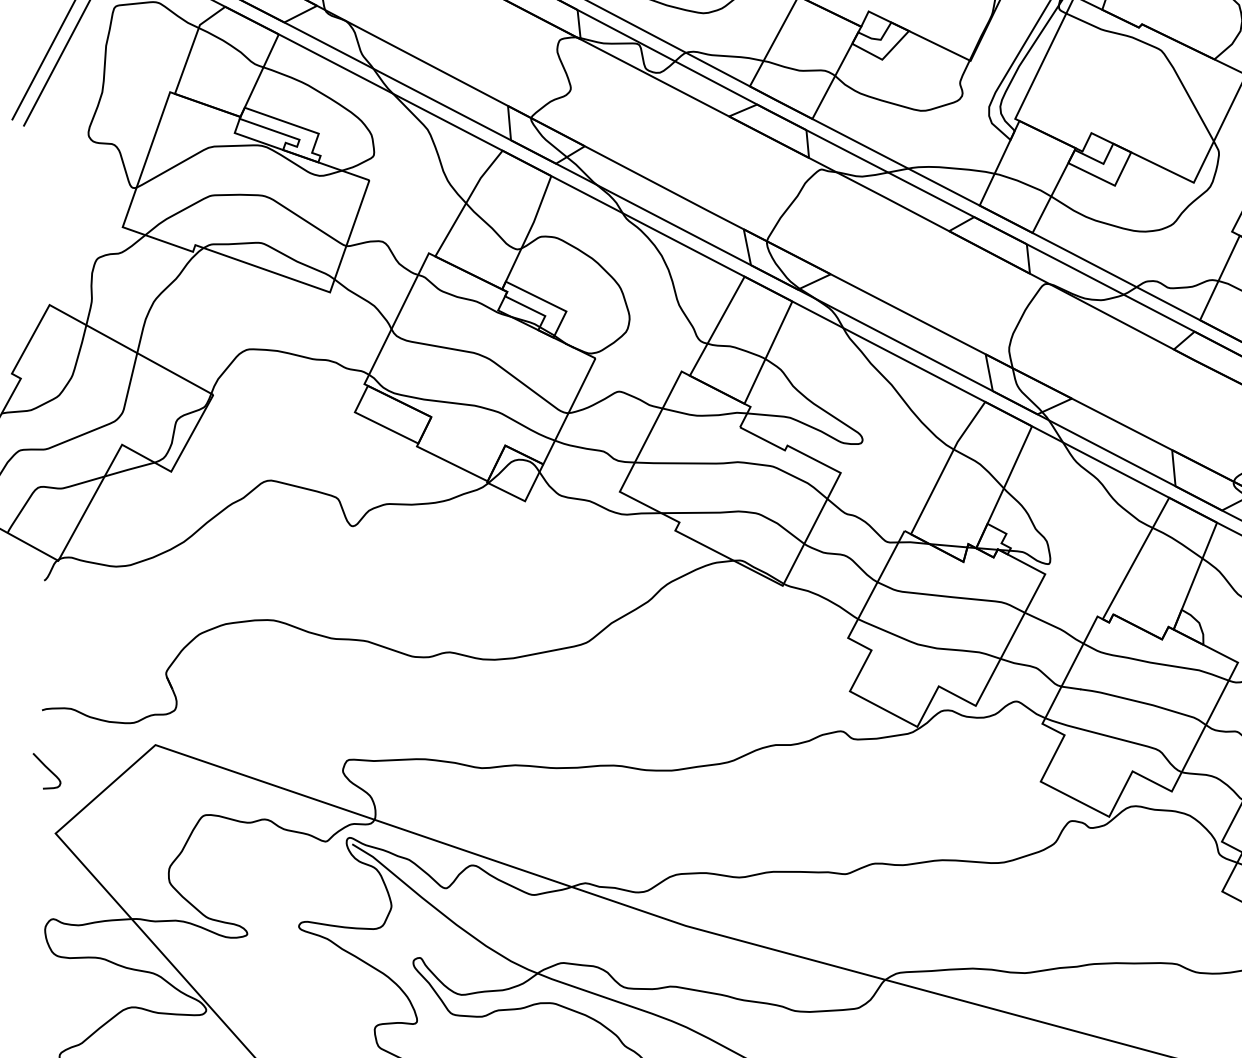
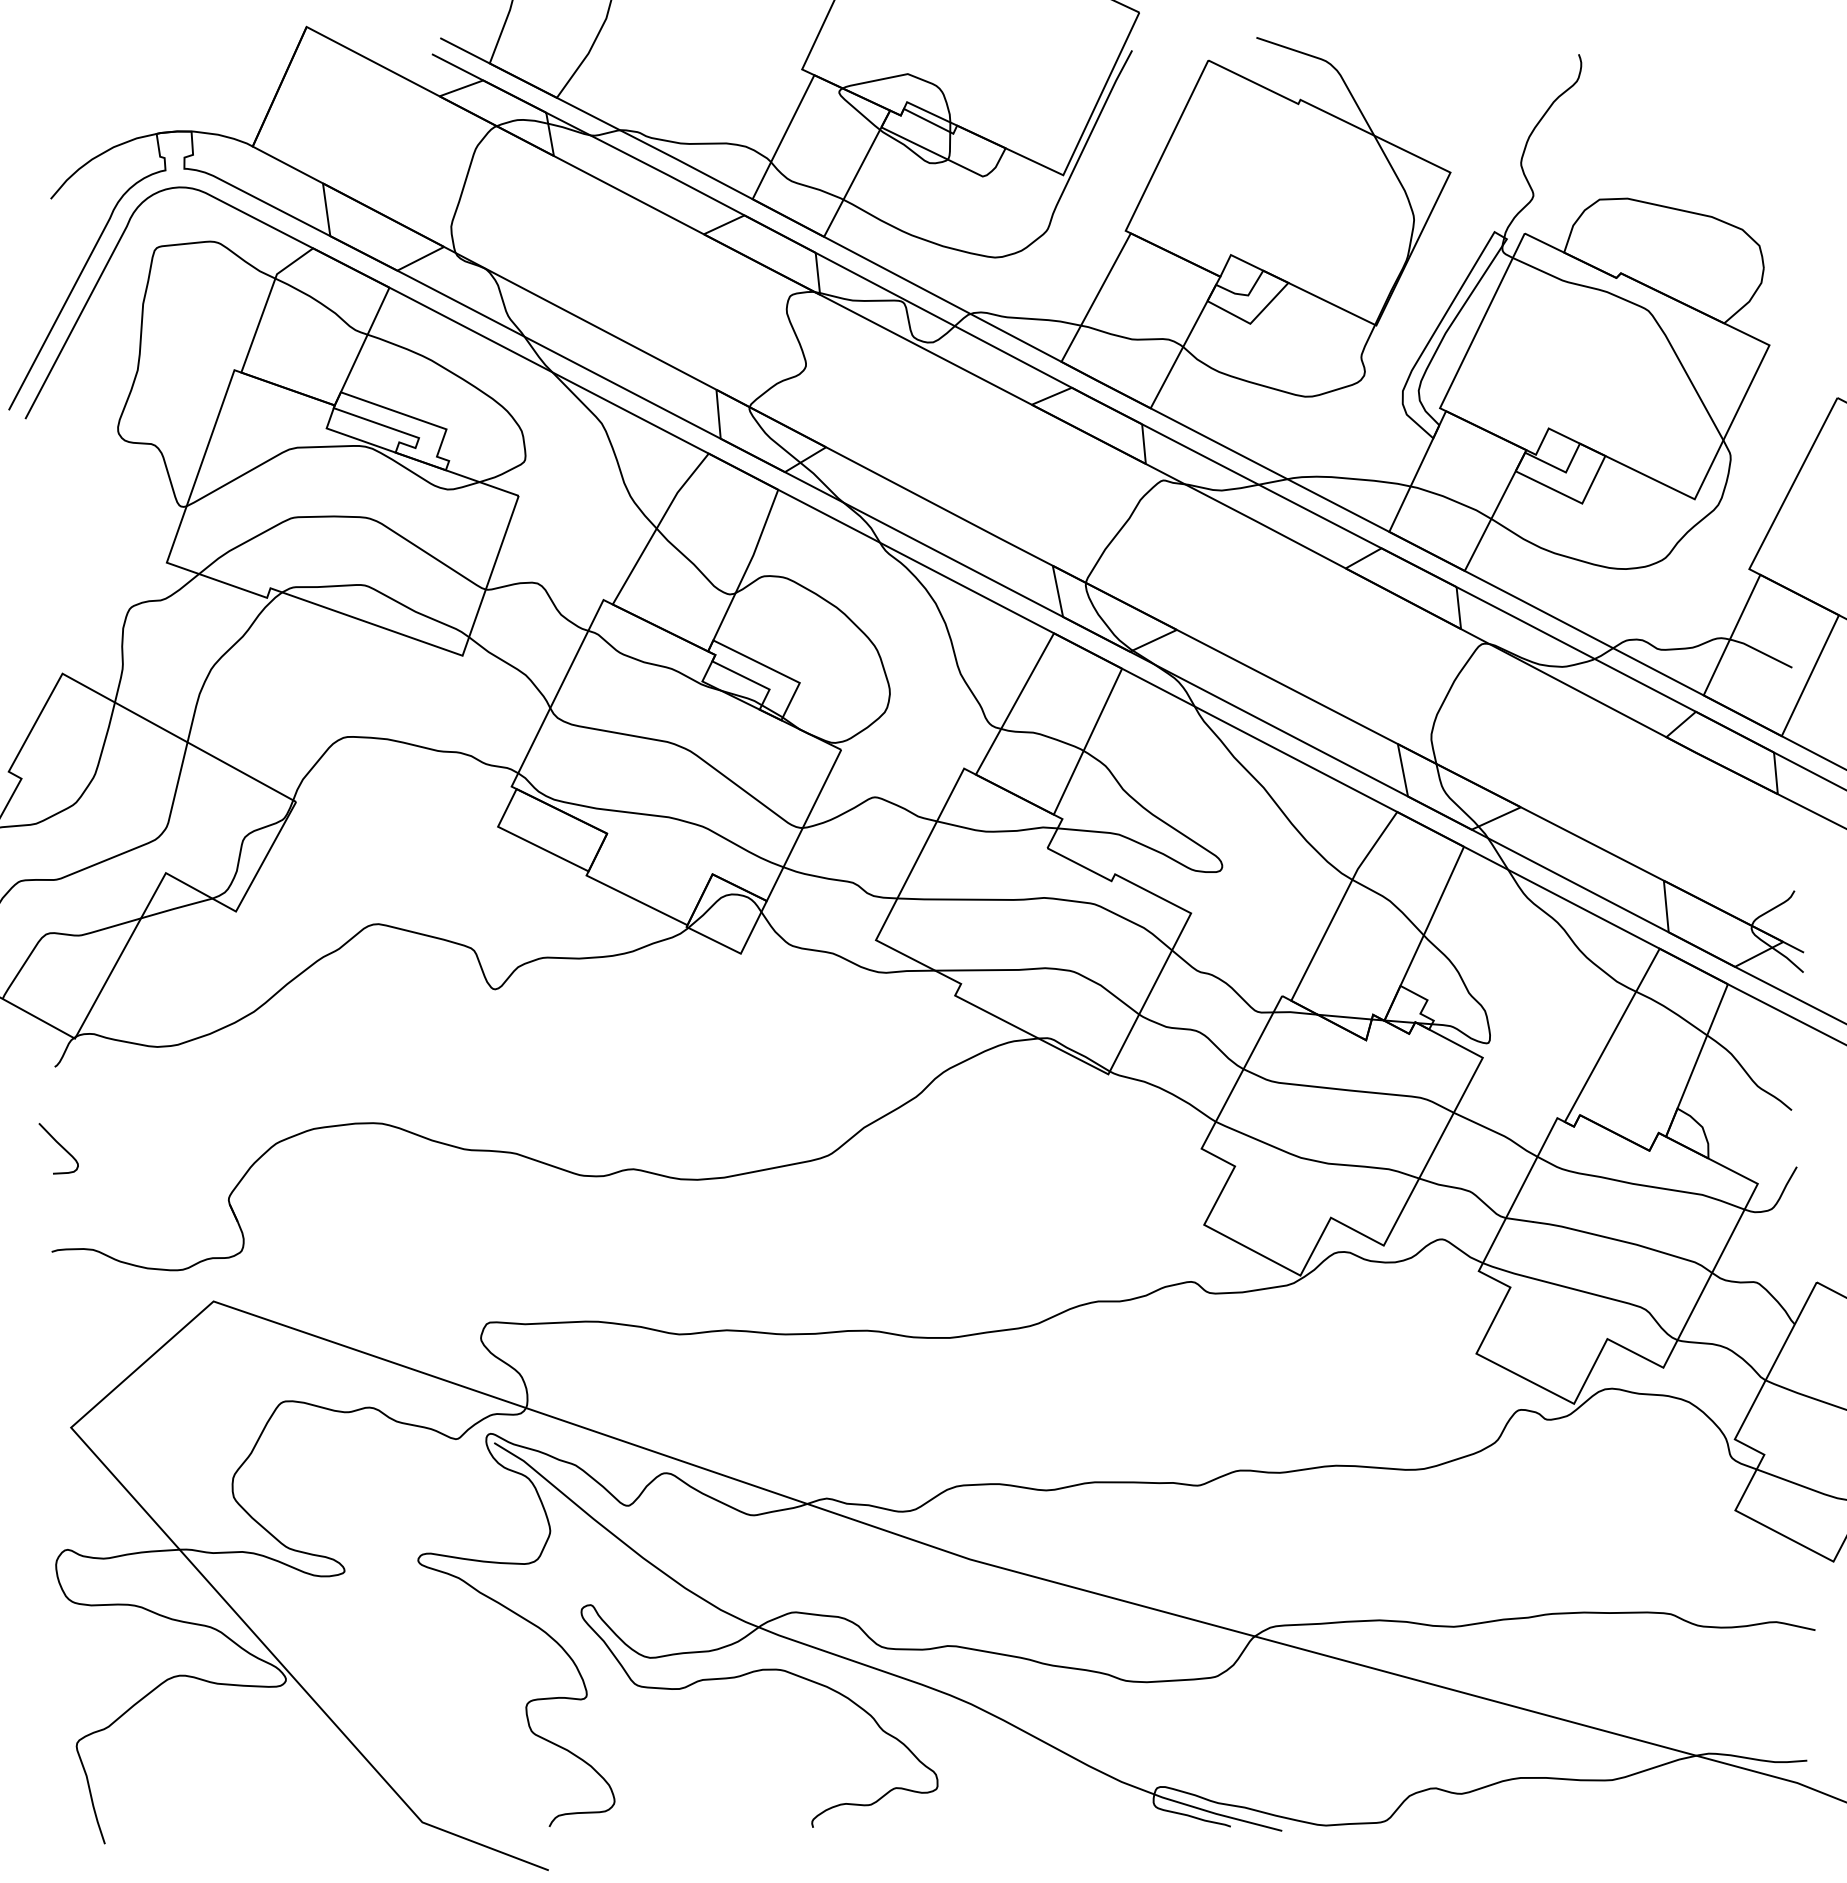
curve: (48, 769) -> (60, 1146), moved

